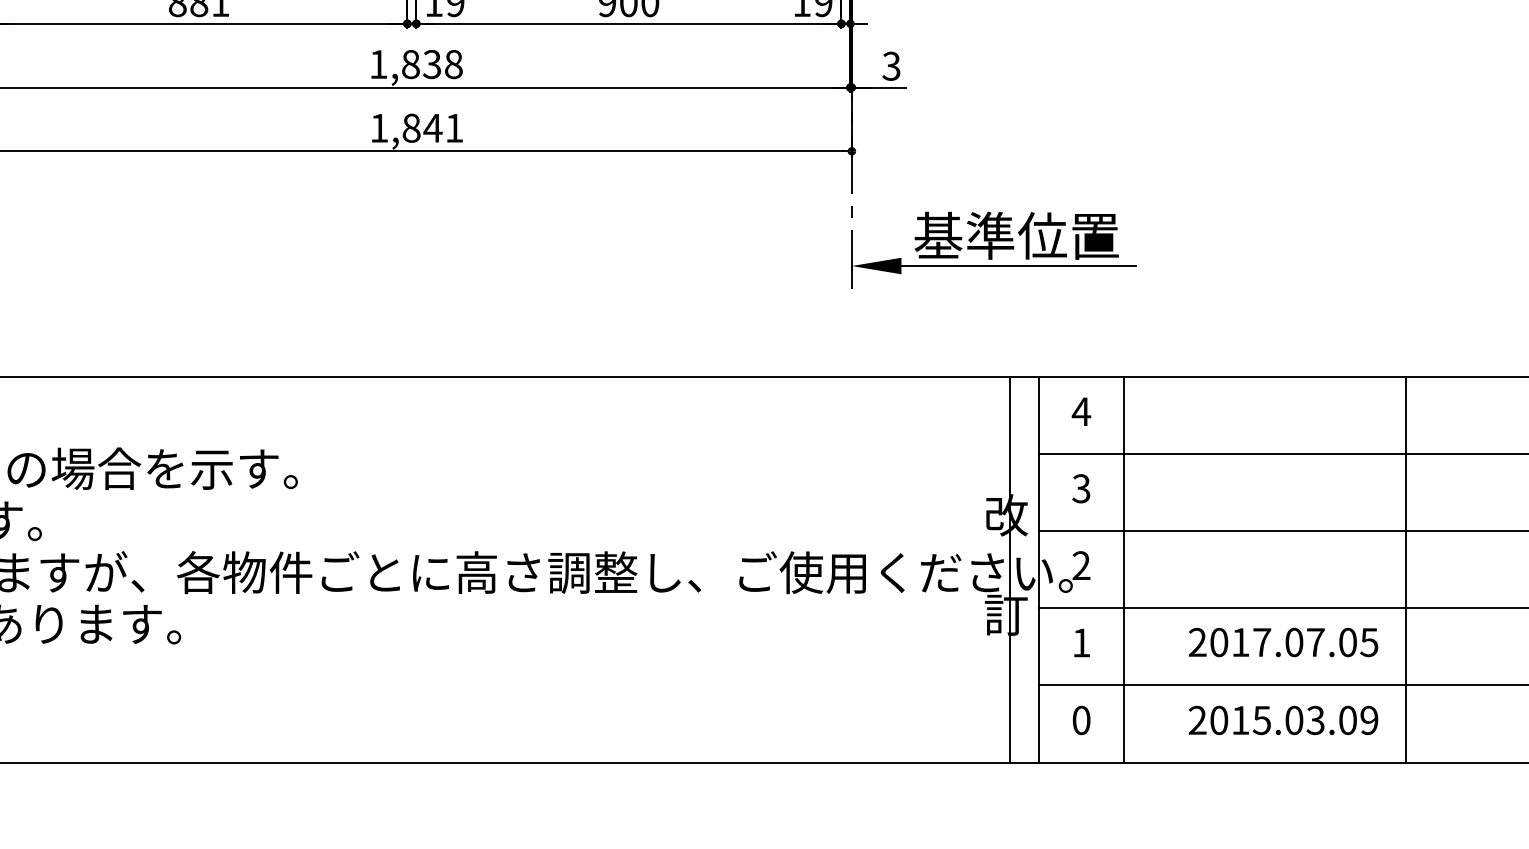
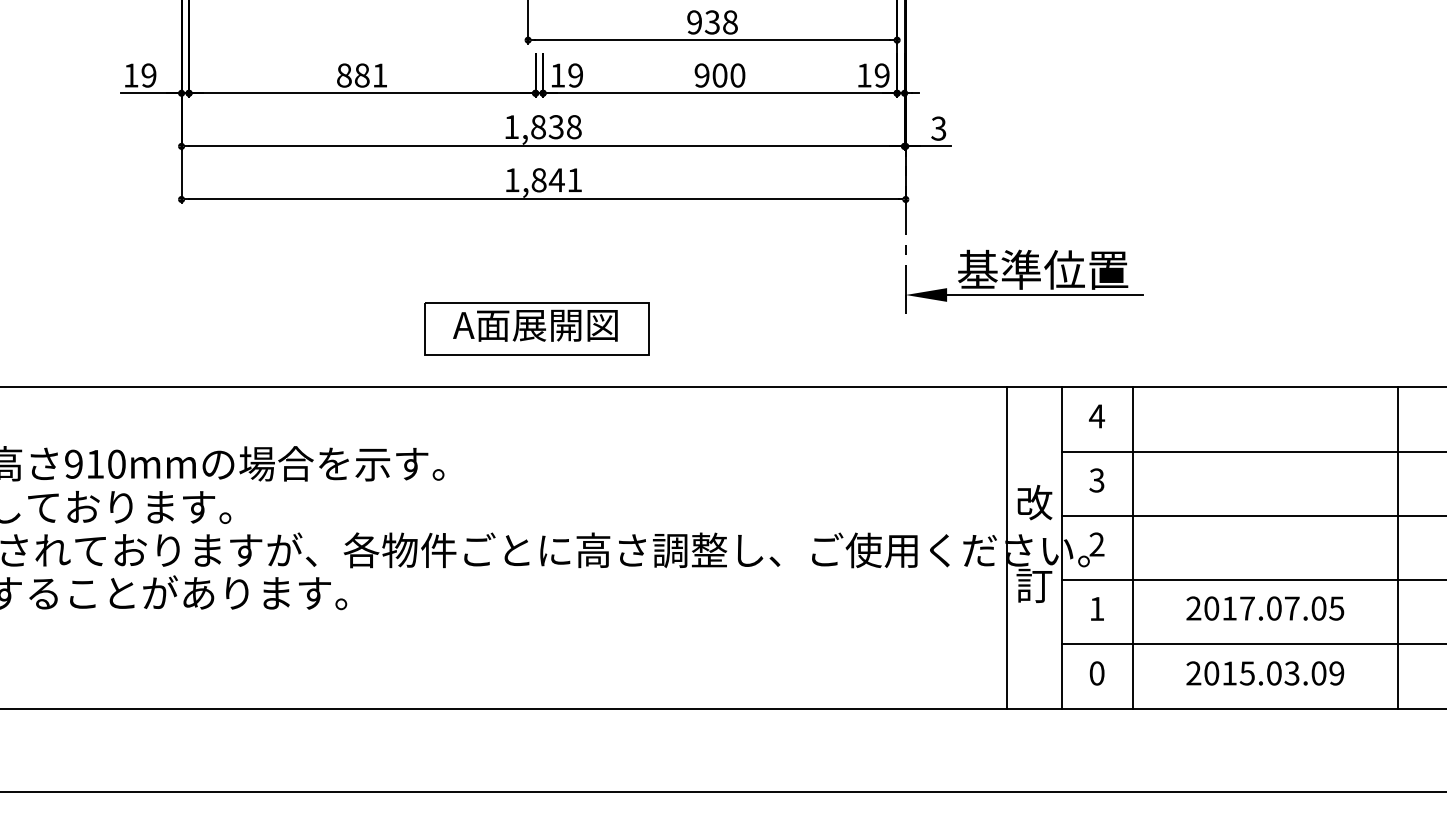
part: (408, 306) -> (536, 328), added
line: (1010, 569) -> (1007, 547), moved
line: (1406, 569) -> (1398, 547), moved

